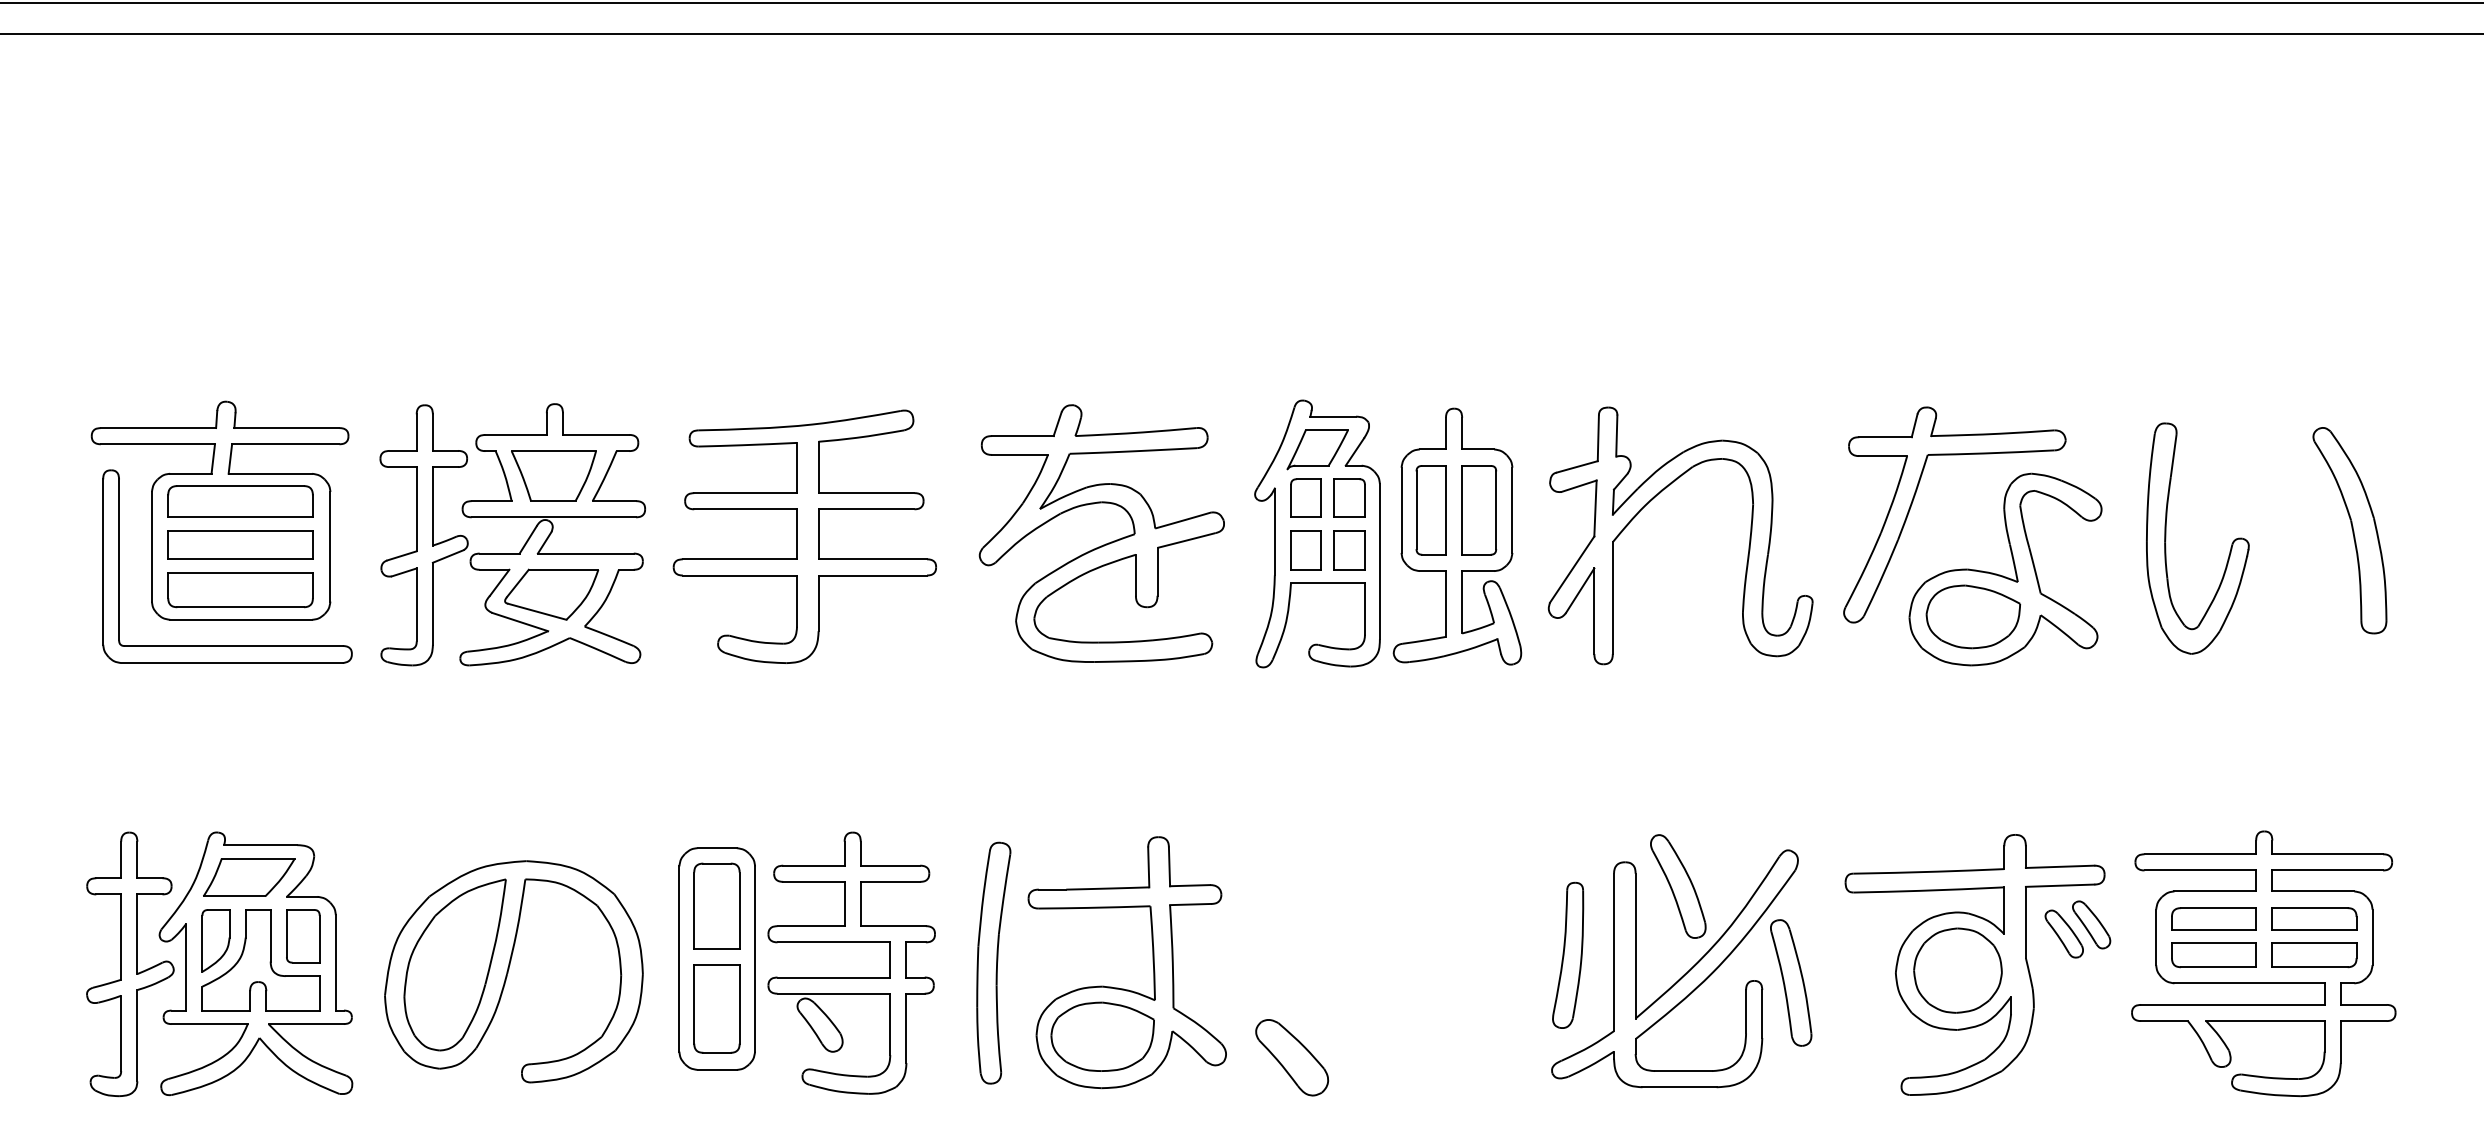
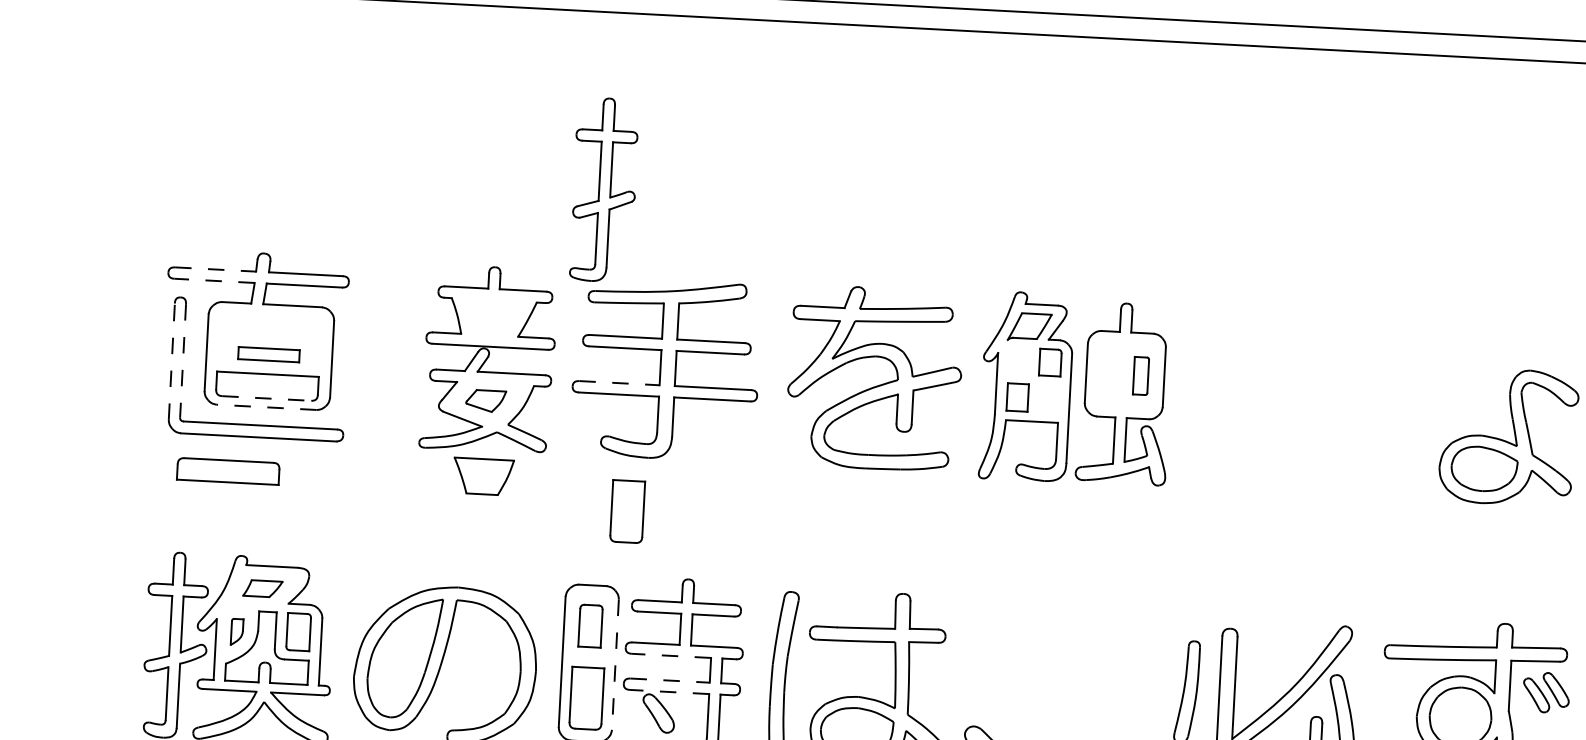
line: (158, 428) -> (215, 269), solid -> dashed
line: (157, 444) -> (214, 281), solid -> dashed
part: (553, 475) -> (483, 476), moved
part: (1915, 496) -> (1448, 382), removed
part: (1305, 497) -> (1019, 360), removed
part: (1652, 500) -> (1263, 375), removed
part: (240, 501) -> (228, 471), moved
part: (1430, 510) -> (1106, 374), removed
part: (1479, 510) -> (1141, 376), size x0.6
part: (423, 535) -> (603, 190), moved
part: (240, 544) -> (268, 354), size x0.6
part: (1349, 550) -> (1048, 399), removed
line: (740, 559) -> (619, 383), solid -> dashed
line: (119, 560) -> (183, 361), solid -> dashed
line: (103, 562) -> (172, 361), solid -> dashed
part: (551, 594) -> (485, 400), size x0.6
line: (241, 607) -> (267, 398), solid -> dashed
line: (240, 619) -> (266, 407), solid -> dashed
part: (760, 740) -> (627, 511), added
part: (249, 877) -> (263, 588), size x0.6
part: (1678, 886) -> (1267, 647), removed
part: (716, 905) -> (590, 625), size x0.7
part: (215, 940) -> (236, 631), size x0.6
line: (833, 942) -> (671, 655), solid -> dashed
line: (755, 959) -> (615, 665), solid -> dashed
line: (834, 977) -> (670, 680), solid -> dashed
line: (833, 993) -> (669, 691), solid -> dashed

